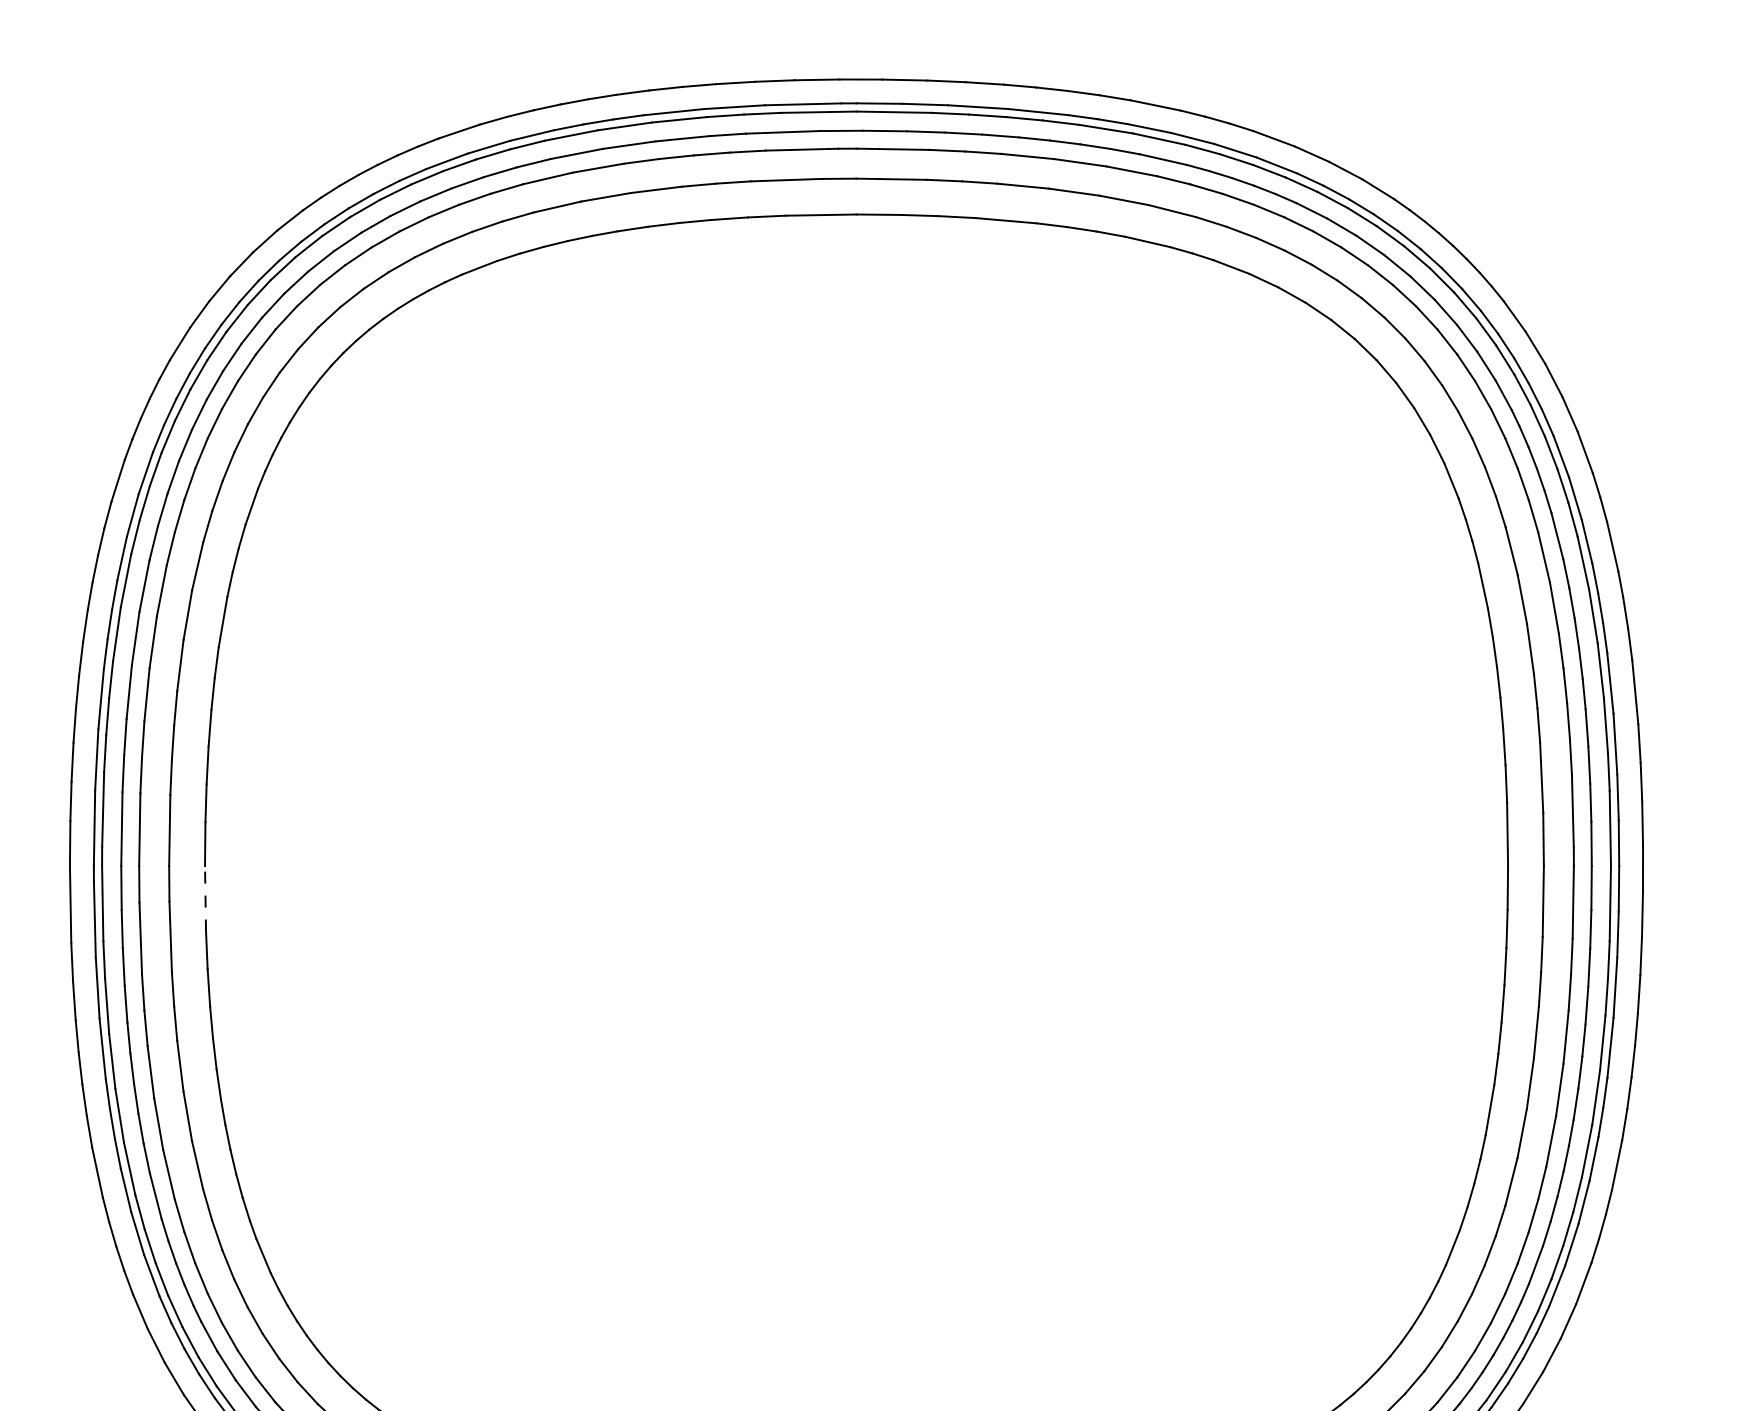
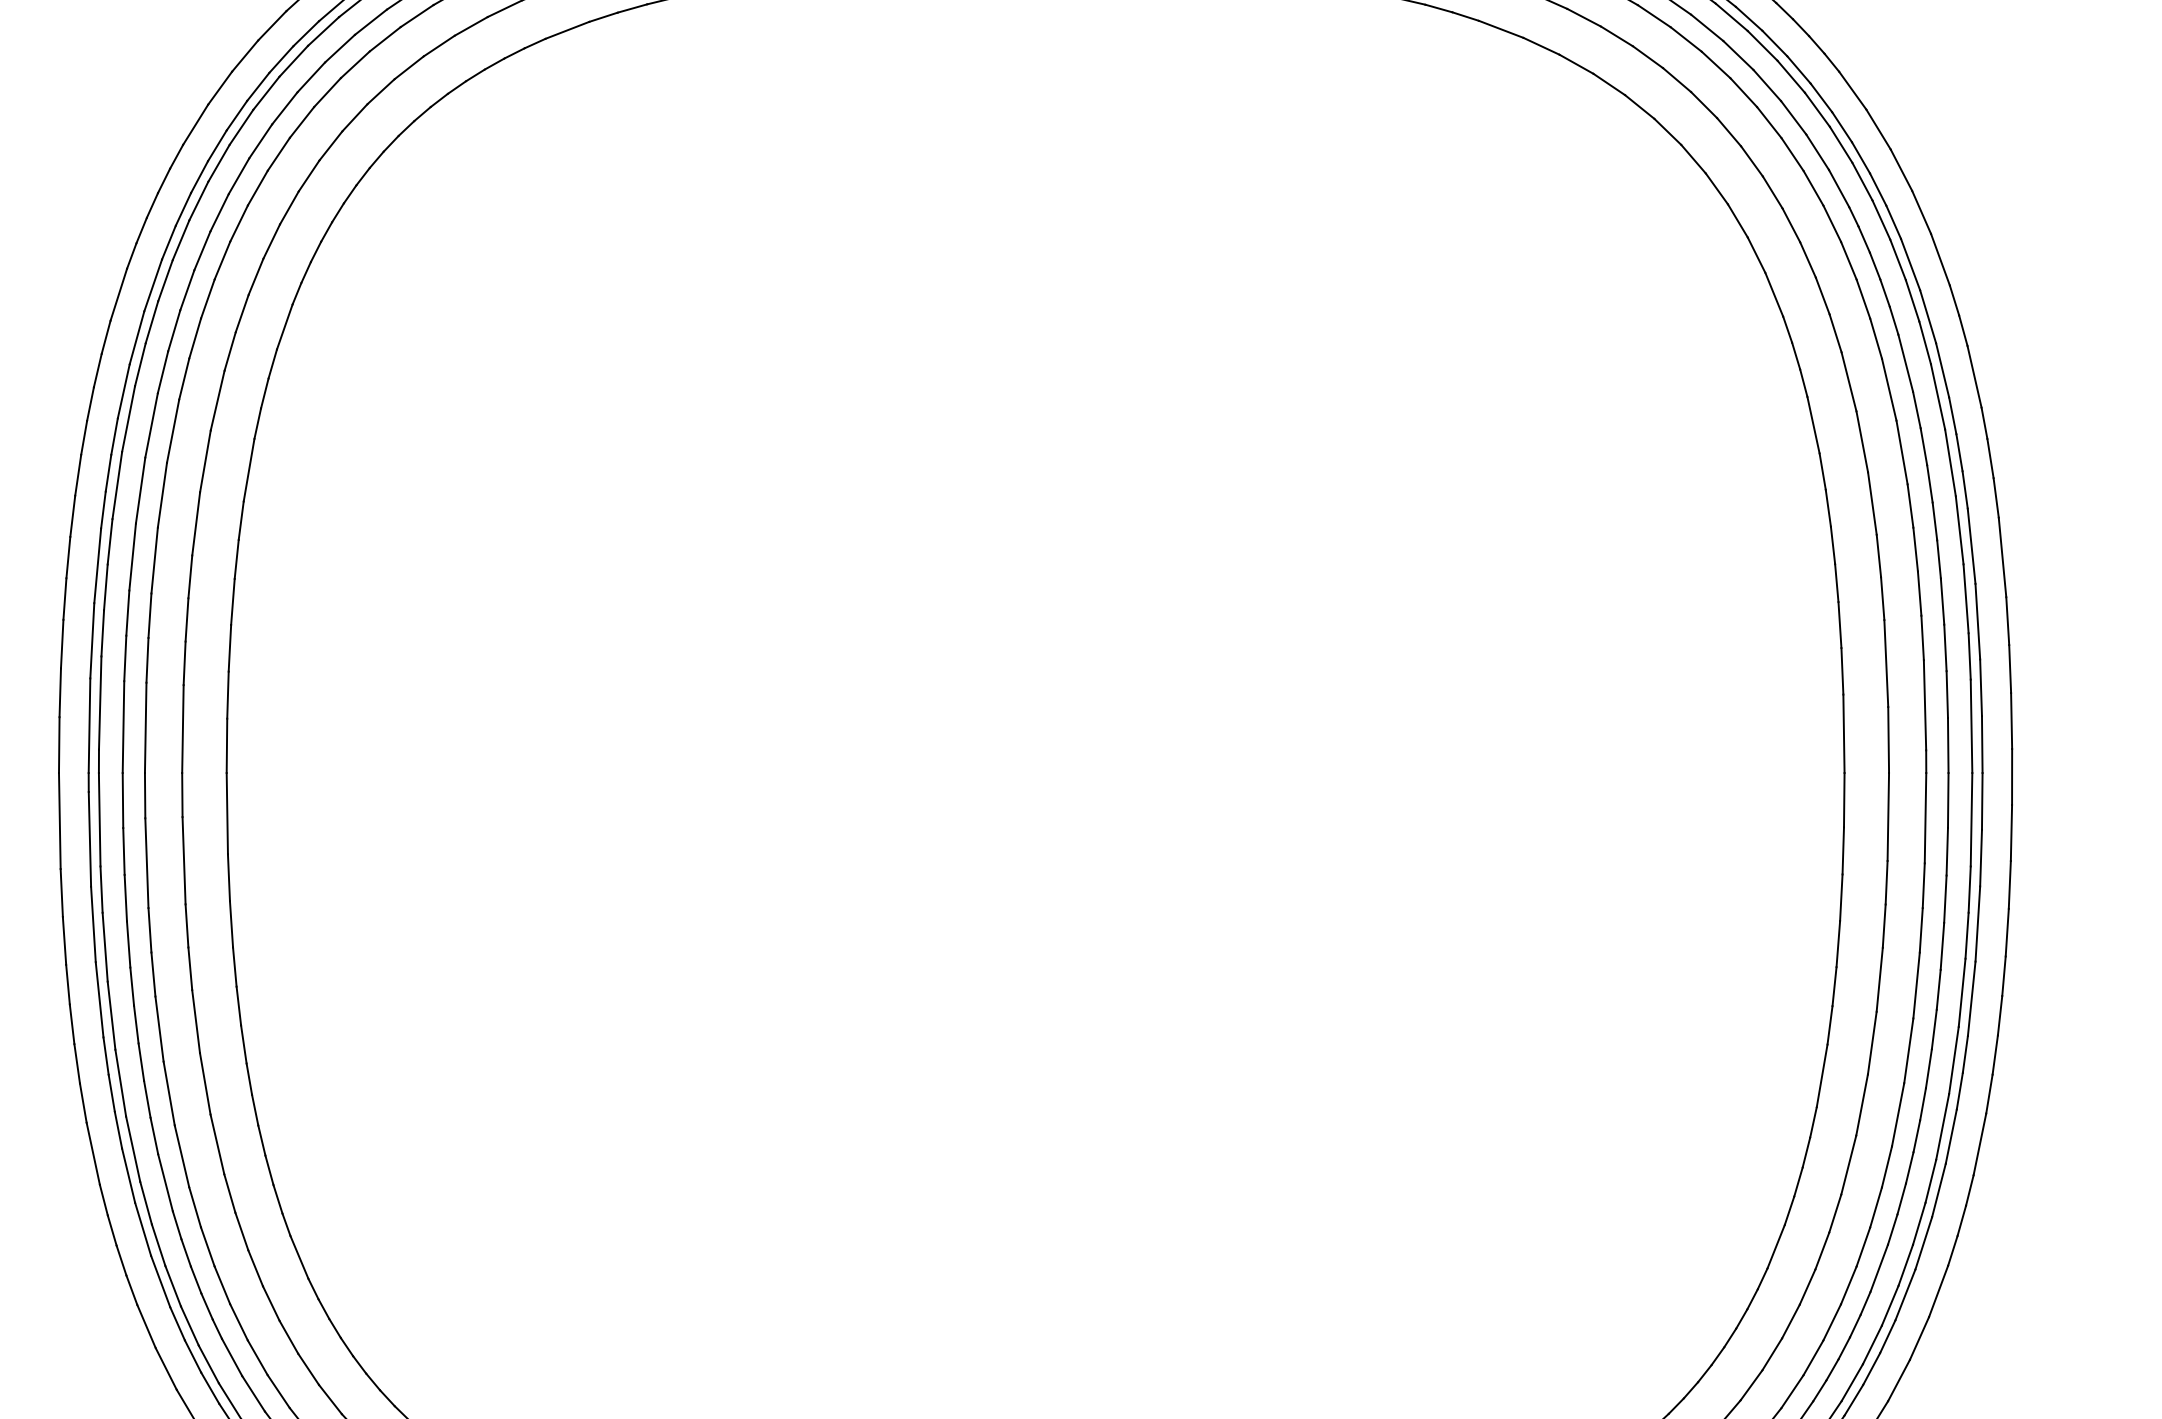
line: (205, 898) -> (227, 813), dashed -> solid

